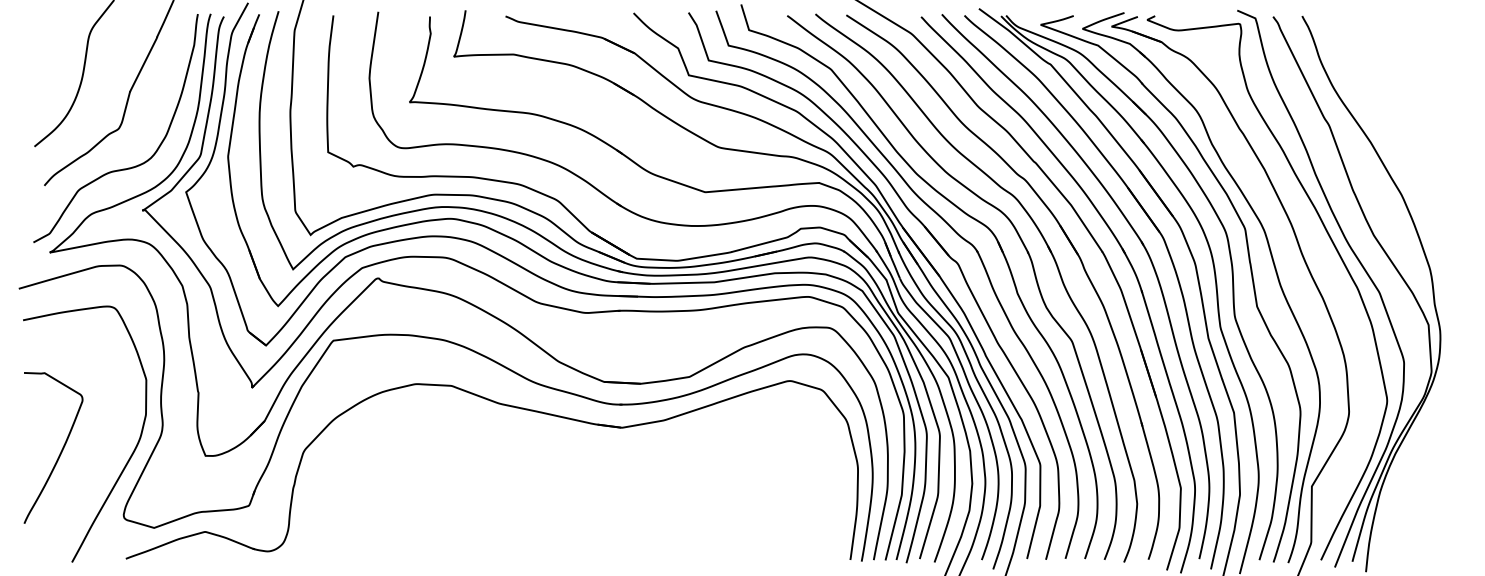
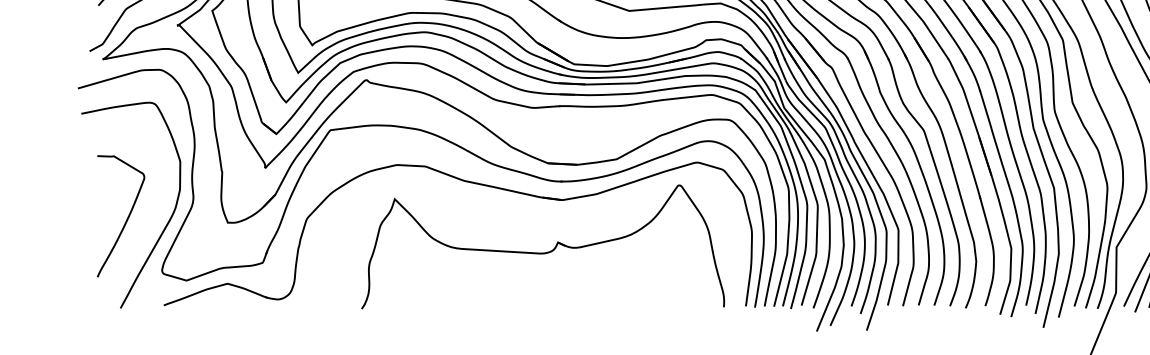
curve: (60, 451) -> (126, 219), moved
part: (597, 493) -> (542, 252), added

